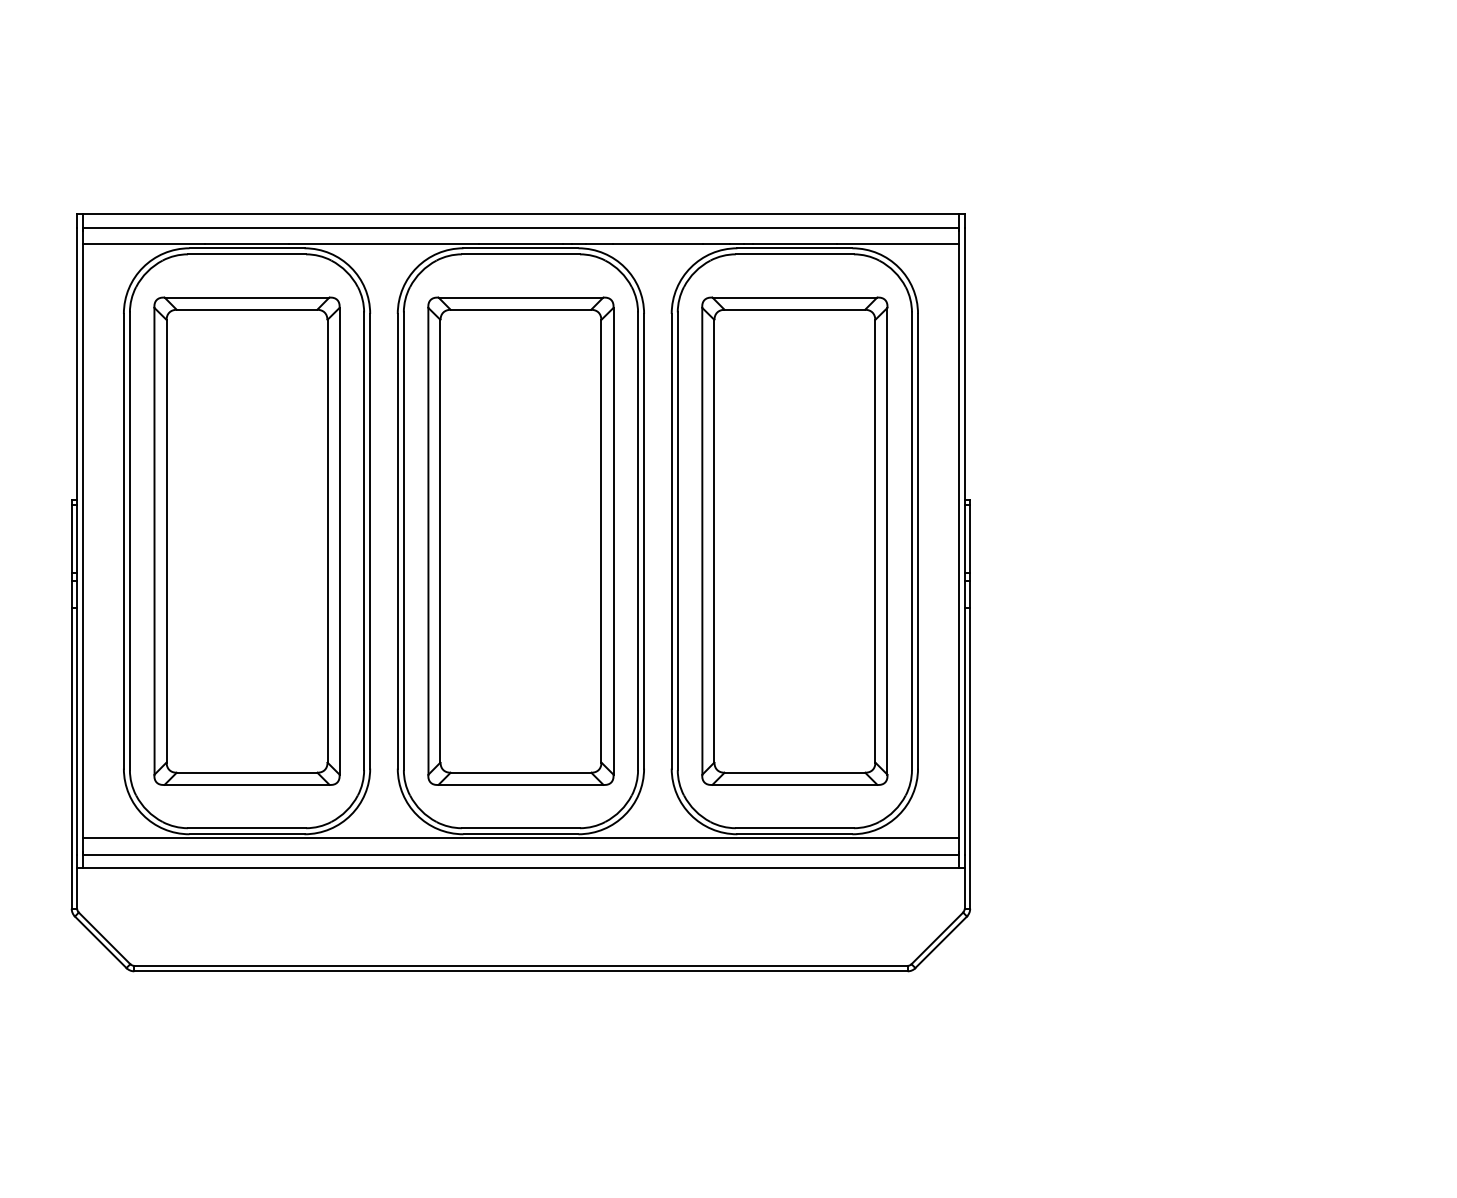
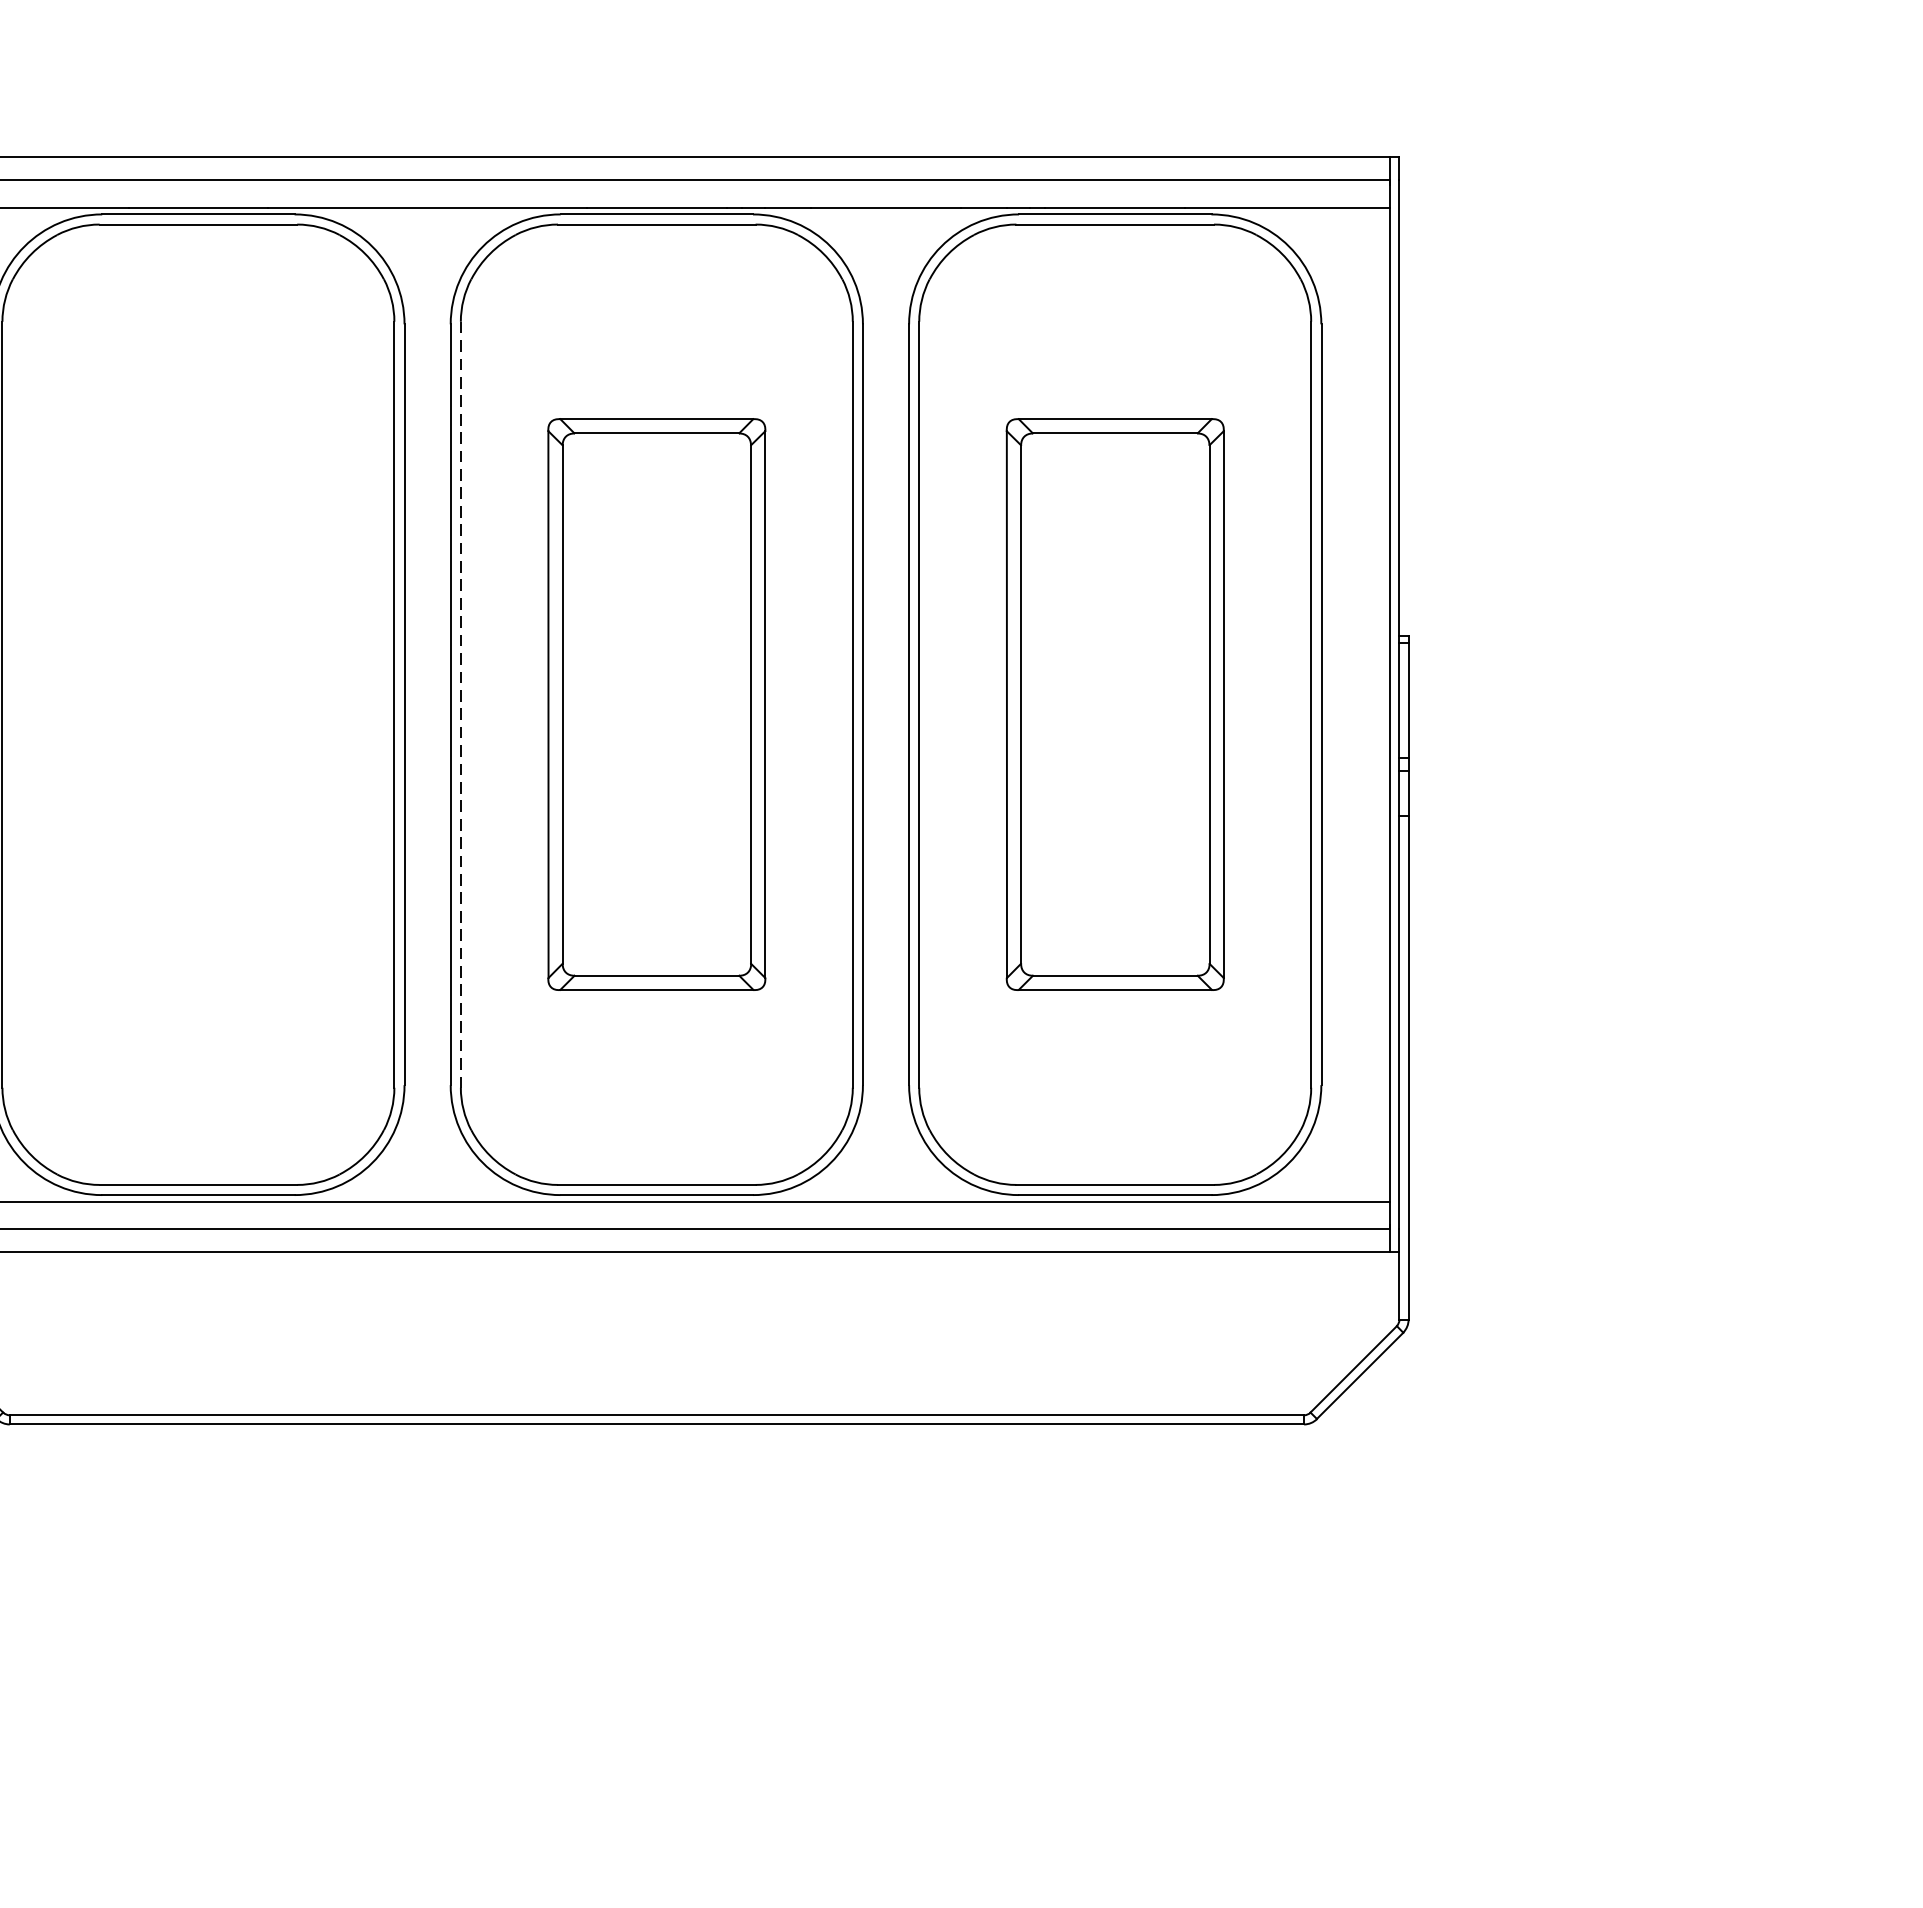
part: (246, 540) -> (197, 703), removed
part: (520, 540) -> (656, 703), size x0.7
part: (794, 540) -> (1114, 703), size x0.7
line: (403, 541) -> (460, 705), solid -> dashed

